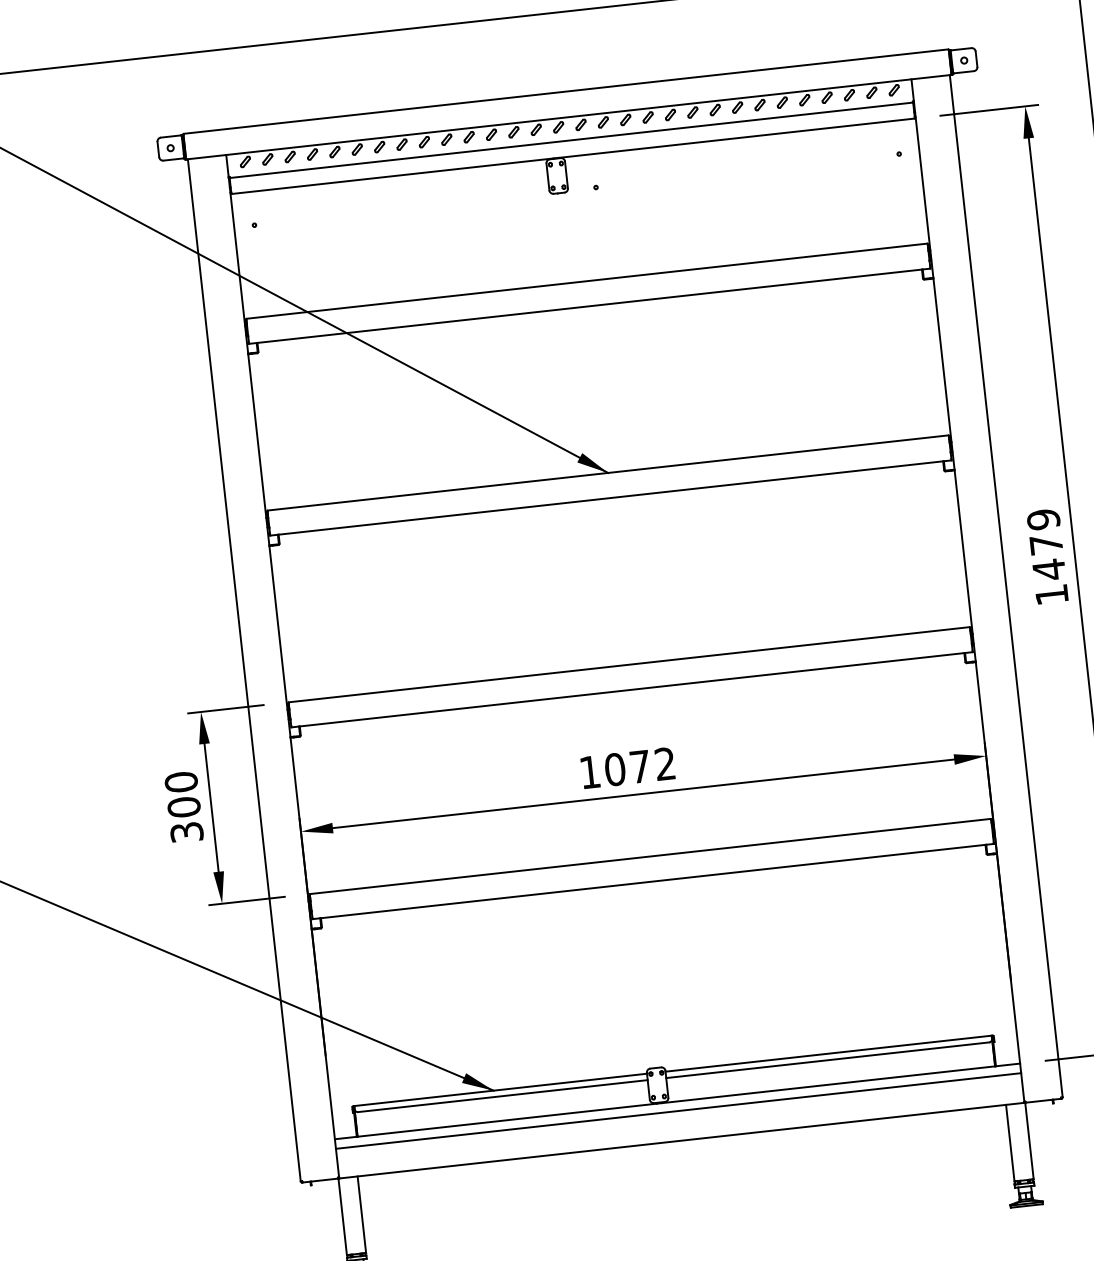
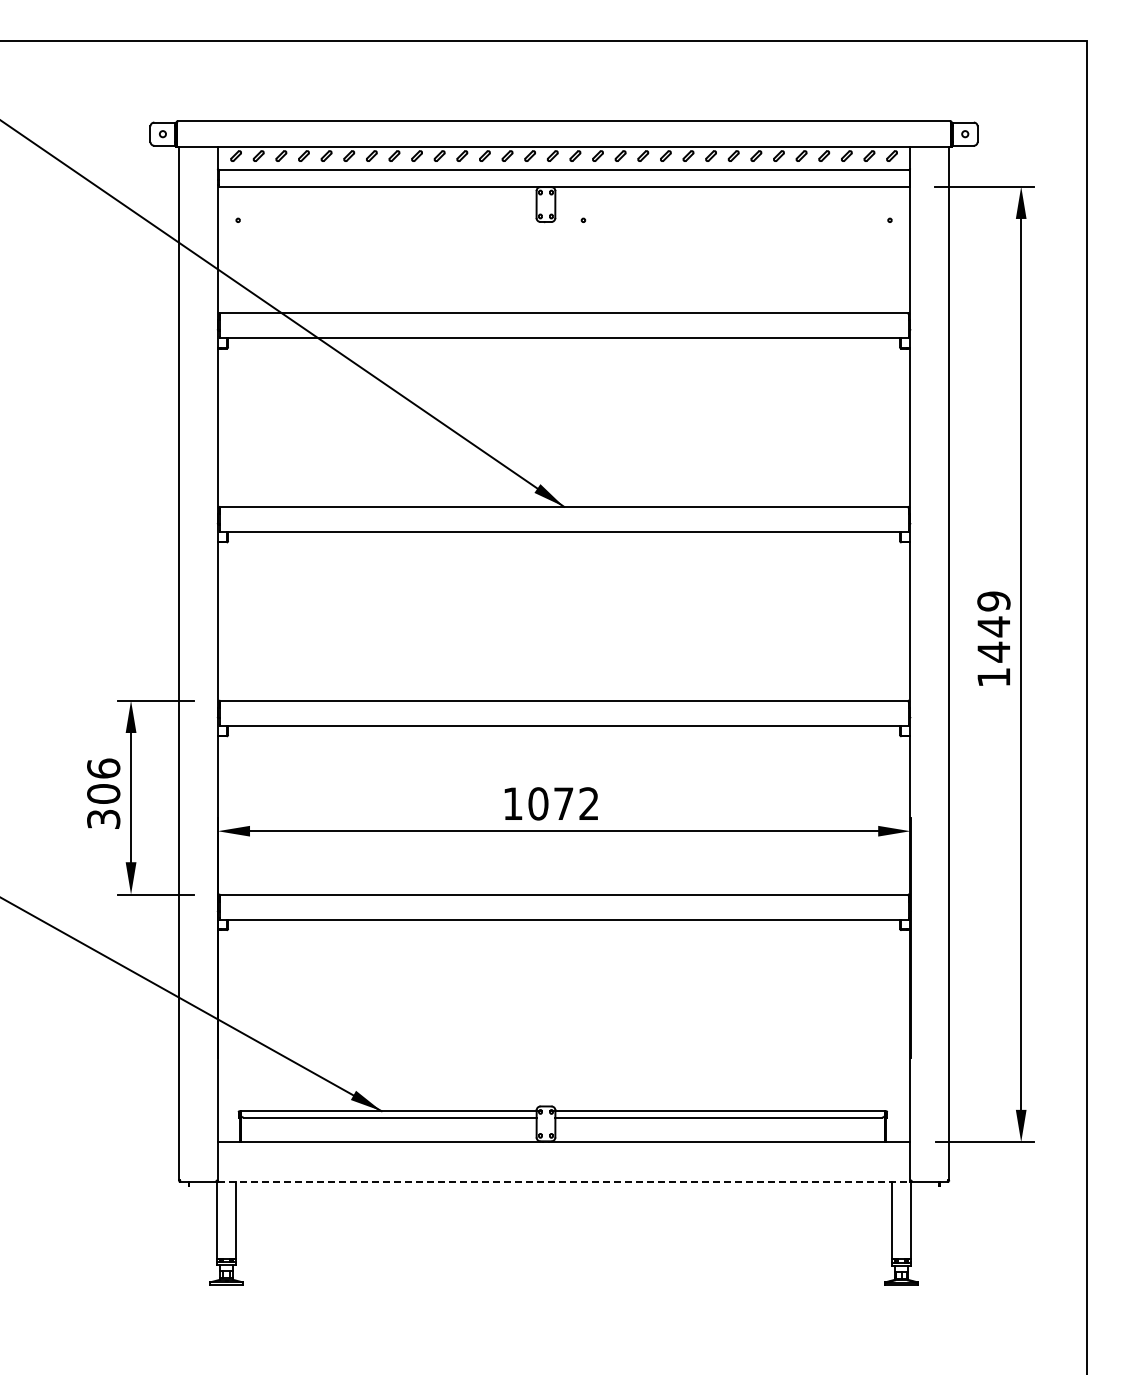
text: (1045, 544) -> (993, 626), 1479 -> 1449
text: (181, 782) -> (103, 768), 300 -> 306
line: (677, 1110) -> (563, 1151), removed
line: (682, 1140) -> (564, 1181), solid -> dashed

